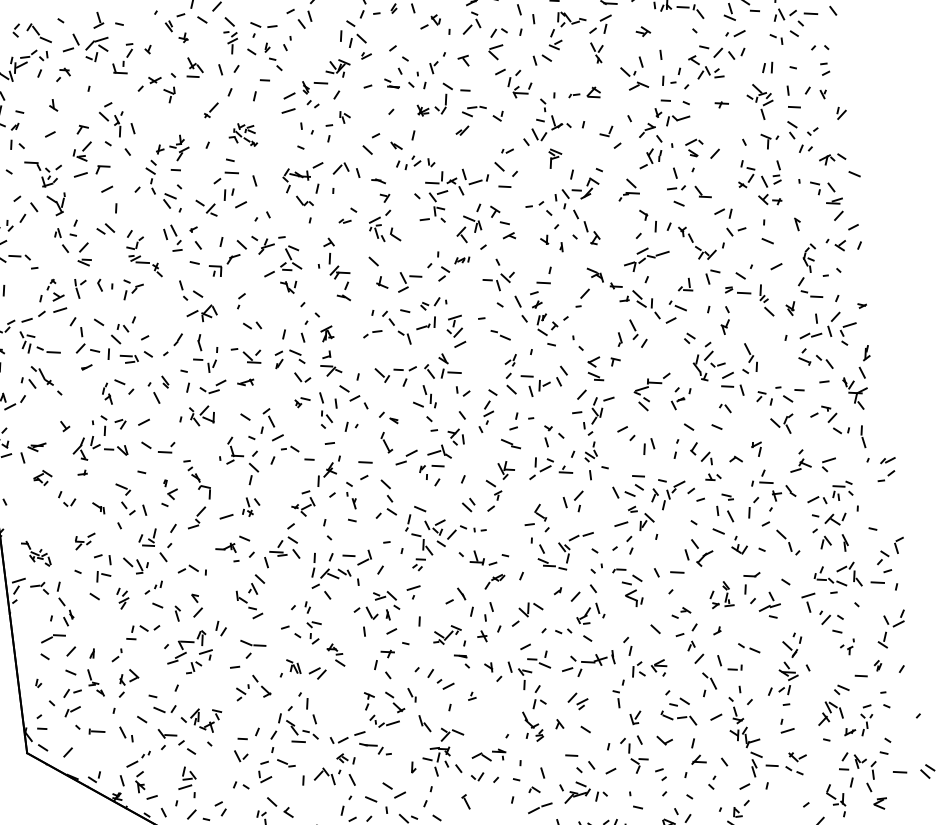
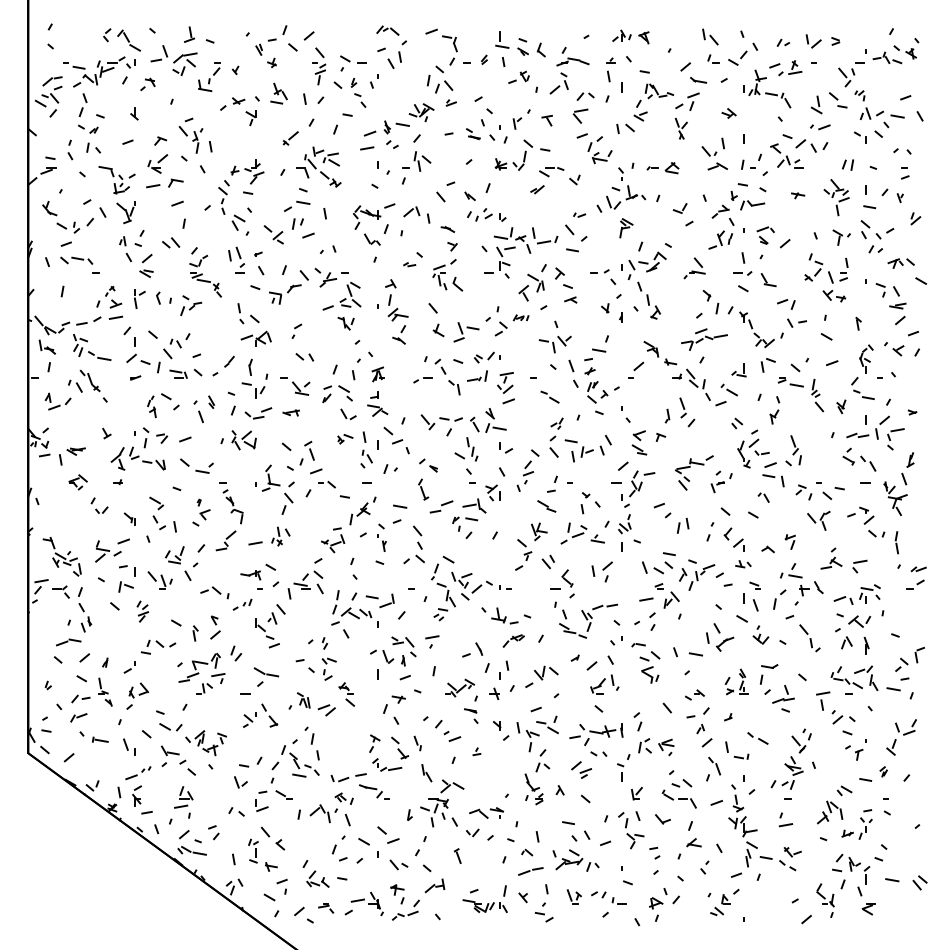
part: (345, 117) -> (422, 161), size x1.67
part: (812, 131) -> (884, 233), size x1.67
part: (242, 134) -> (318, 166), size x1.67
part: (467, 504) -> (547, 561), moved
part: (85, 541) -> (112, 550), size x1.67
part: (35, 553) -> (61, 556), size x1.43
part: (153, 587) -> (242, 604), moved
part: (563, 631) -> (598, 753), moved
part: (847, 647) -> (855, 749), size x1.43

